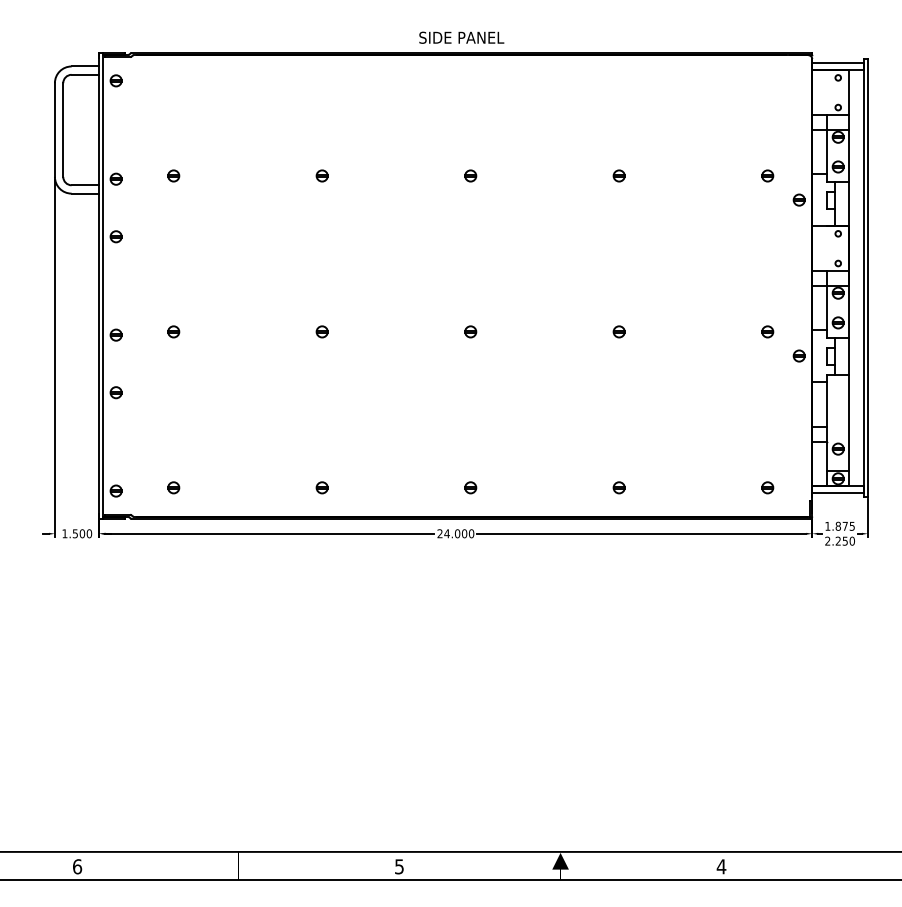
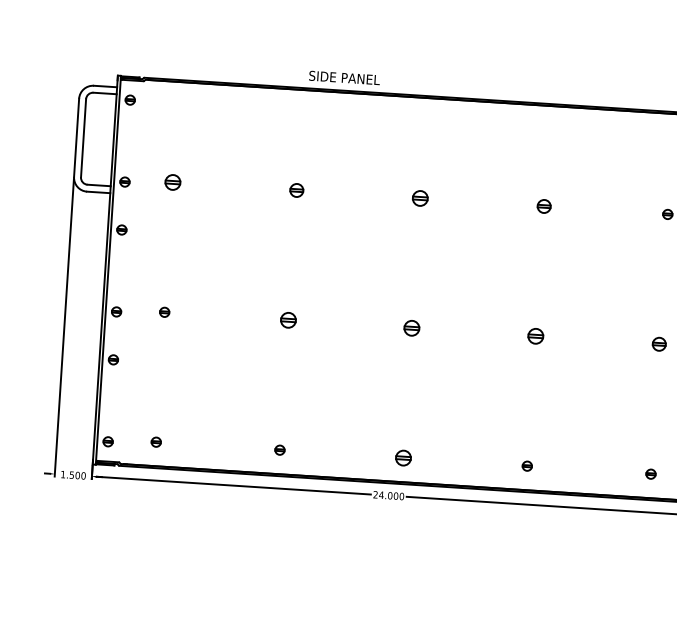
text: (461, 37) -> (344, 77), moved
part: (173, 175) -> (172, 182), size x1.6
part: (321, 175) -> (296, 190), size x1.4
part: (470, 175) -> (420, 198), size x1.6
part: (618, 175) -> (543, 206), size x1.4
part: (321, 331) -> (287, 319), size x1.6
part: (470, 331) -> (411, 327), size x1.6
part: (618, 331) -> (535, 335), size x1.6
part: (767, 331) -> (659, 343), size x1.4
part: (470, 487) -> (403, 457), size x1.6

